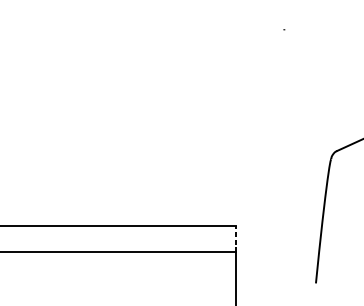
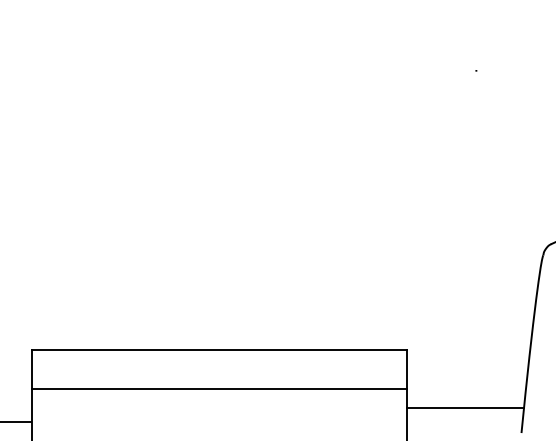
line: (236, 238) -> (407, 369), dashed -> solid
line: (276, 265) -> (465, 407), added

